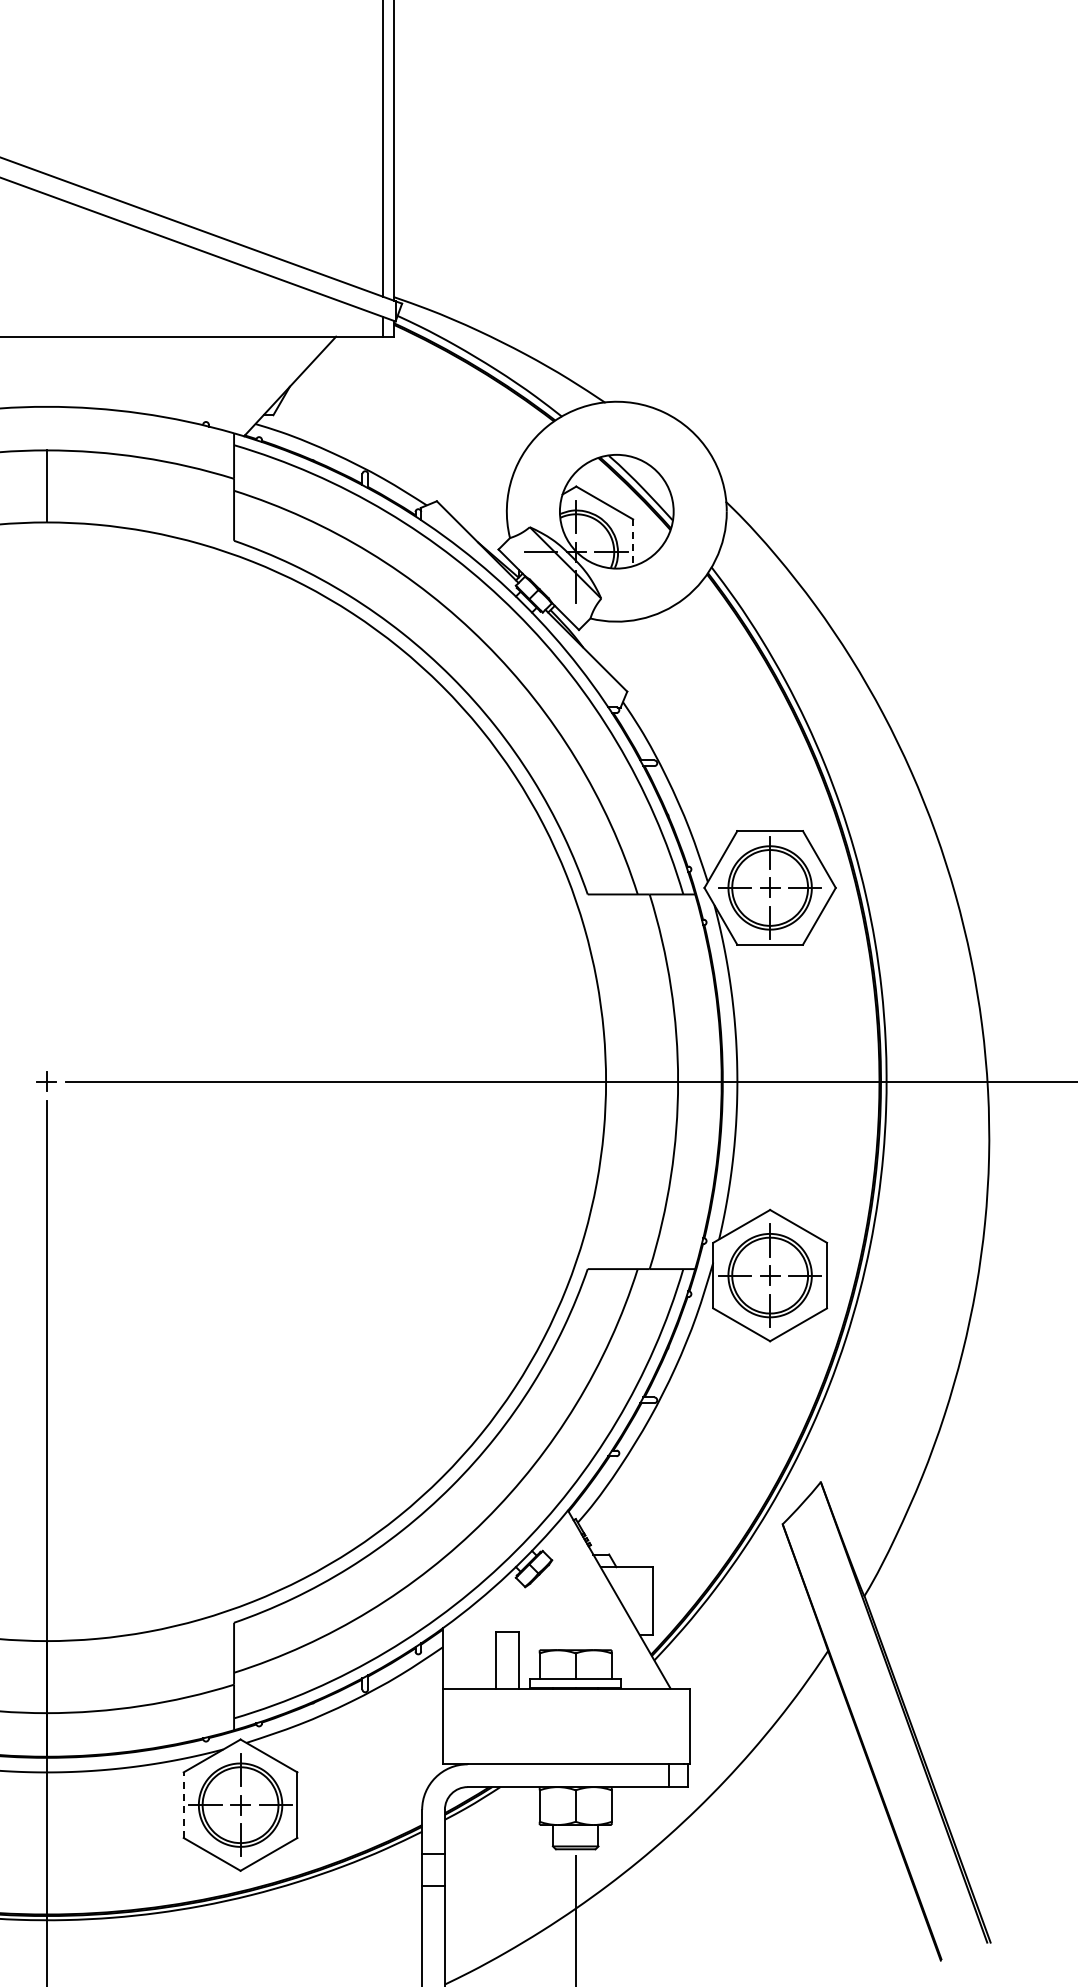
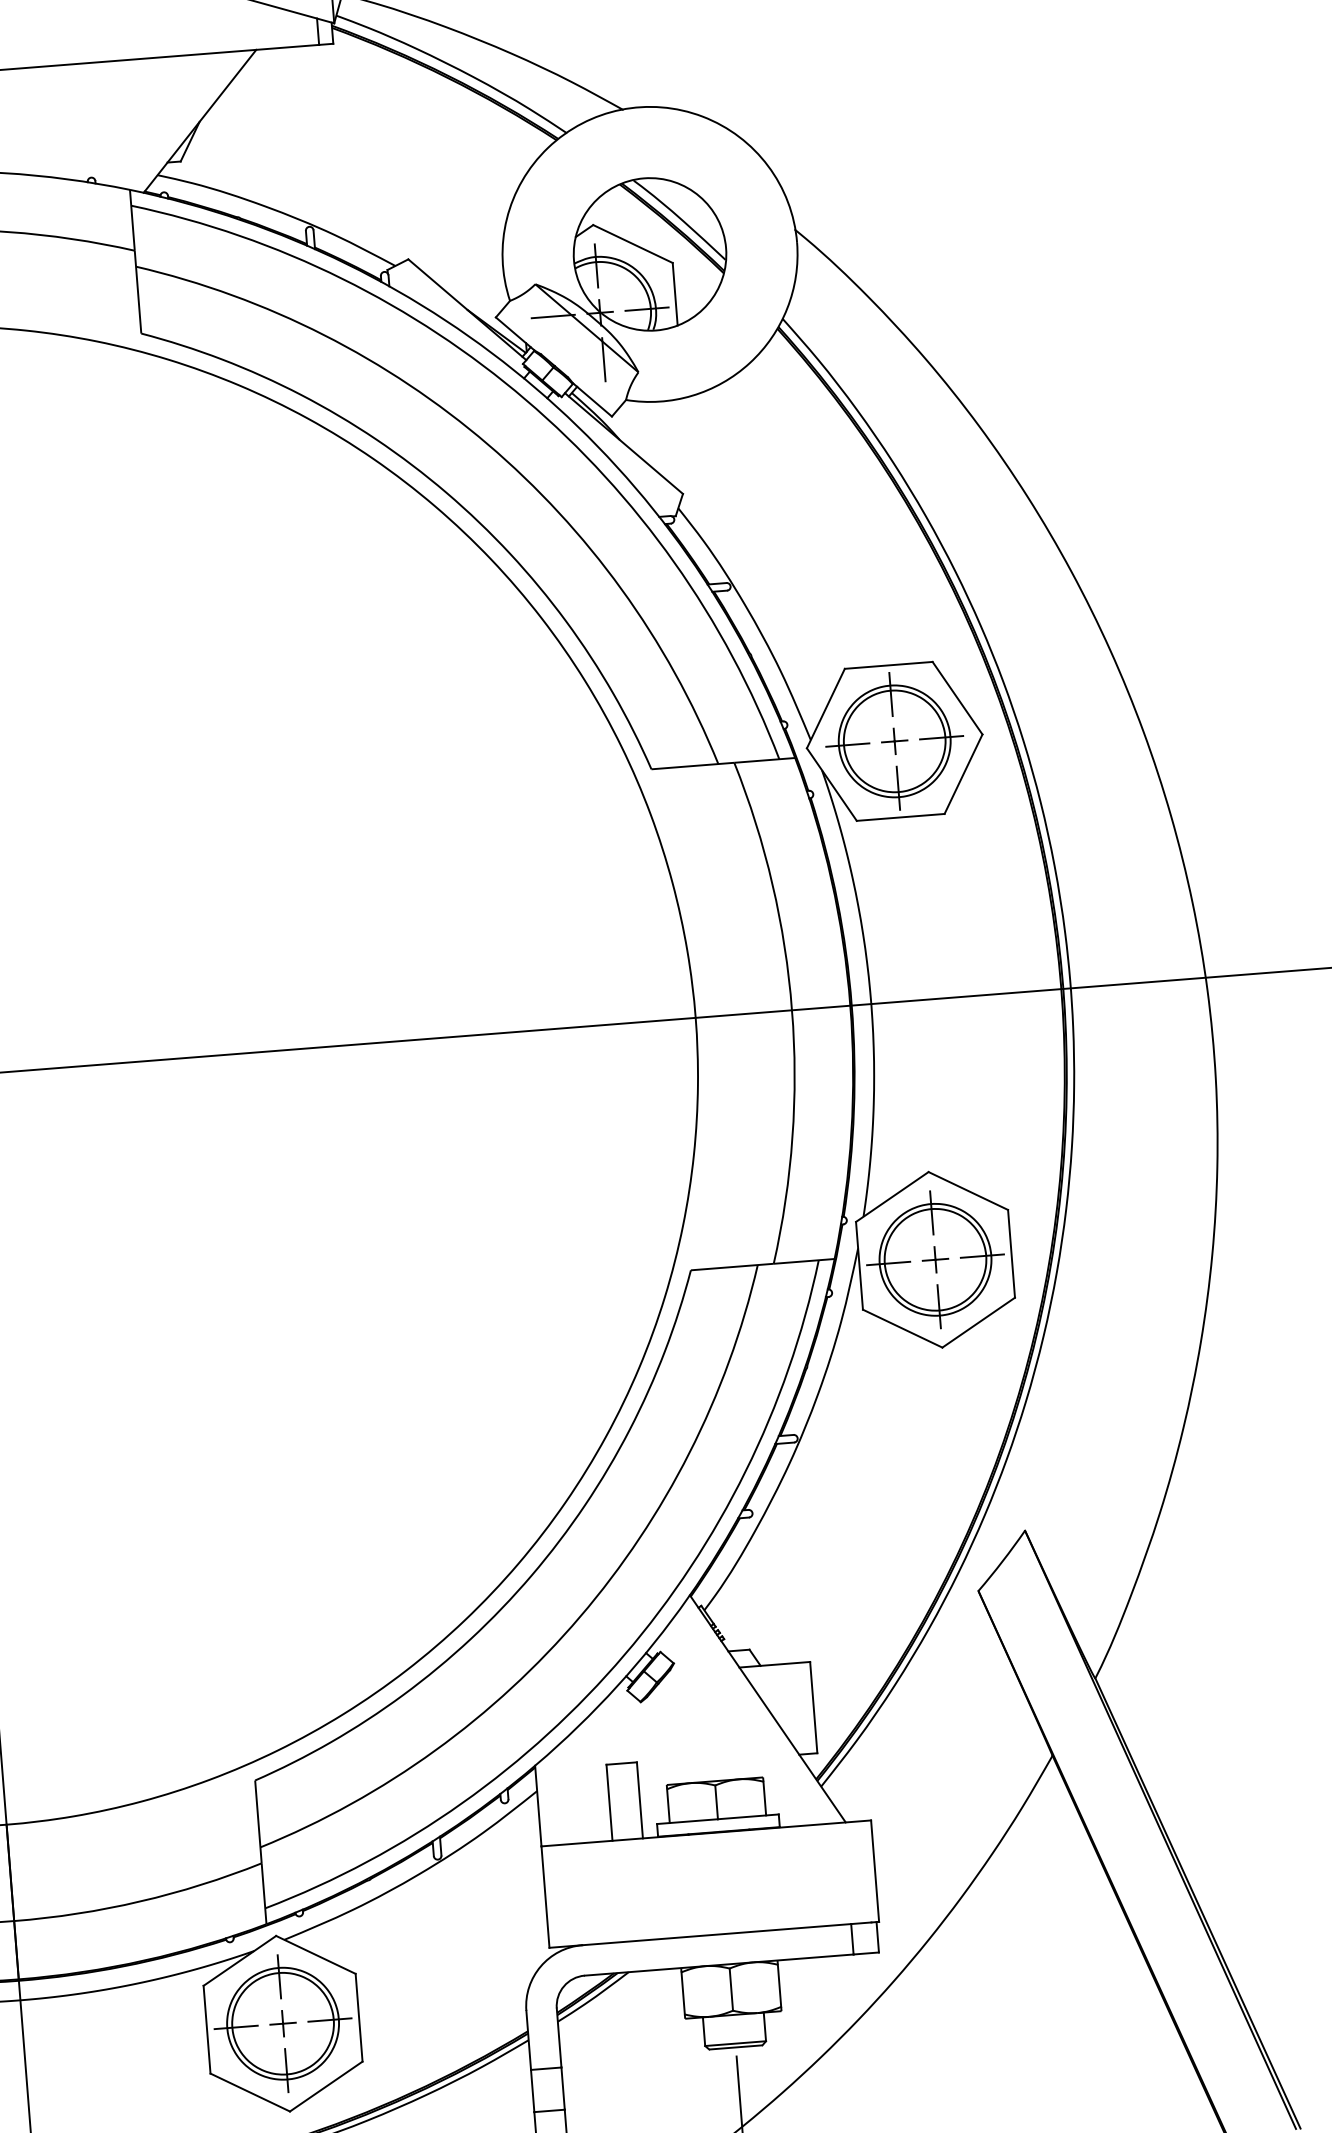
line: (633, 543) -> (675, 295), dashed -> solid
line: (183, 1805) -> (206, 2030), dashed -> solid

